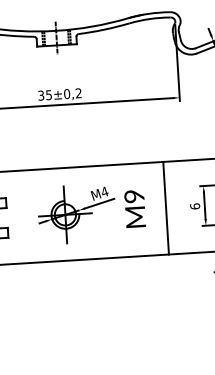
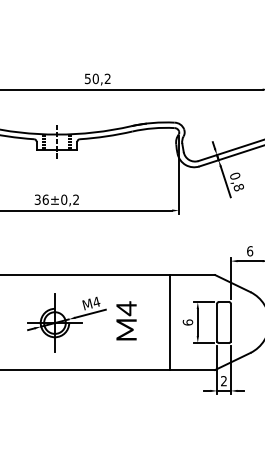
text: (48, 94) -> (45, 199), 35±0,2 -> 36±0,2
text: (134, 196) -> (126, 308), M9 -> M4
line: (166, 208) -> (170, 322), moved

